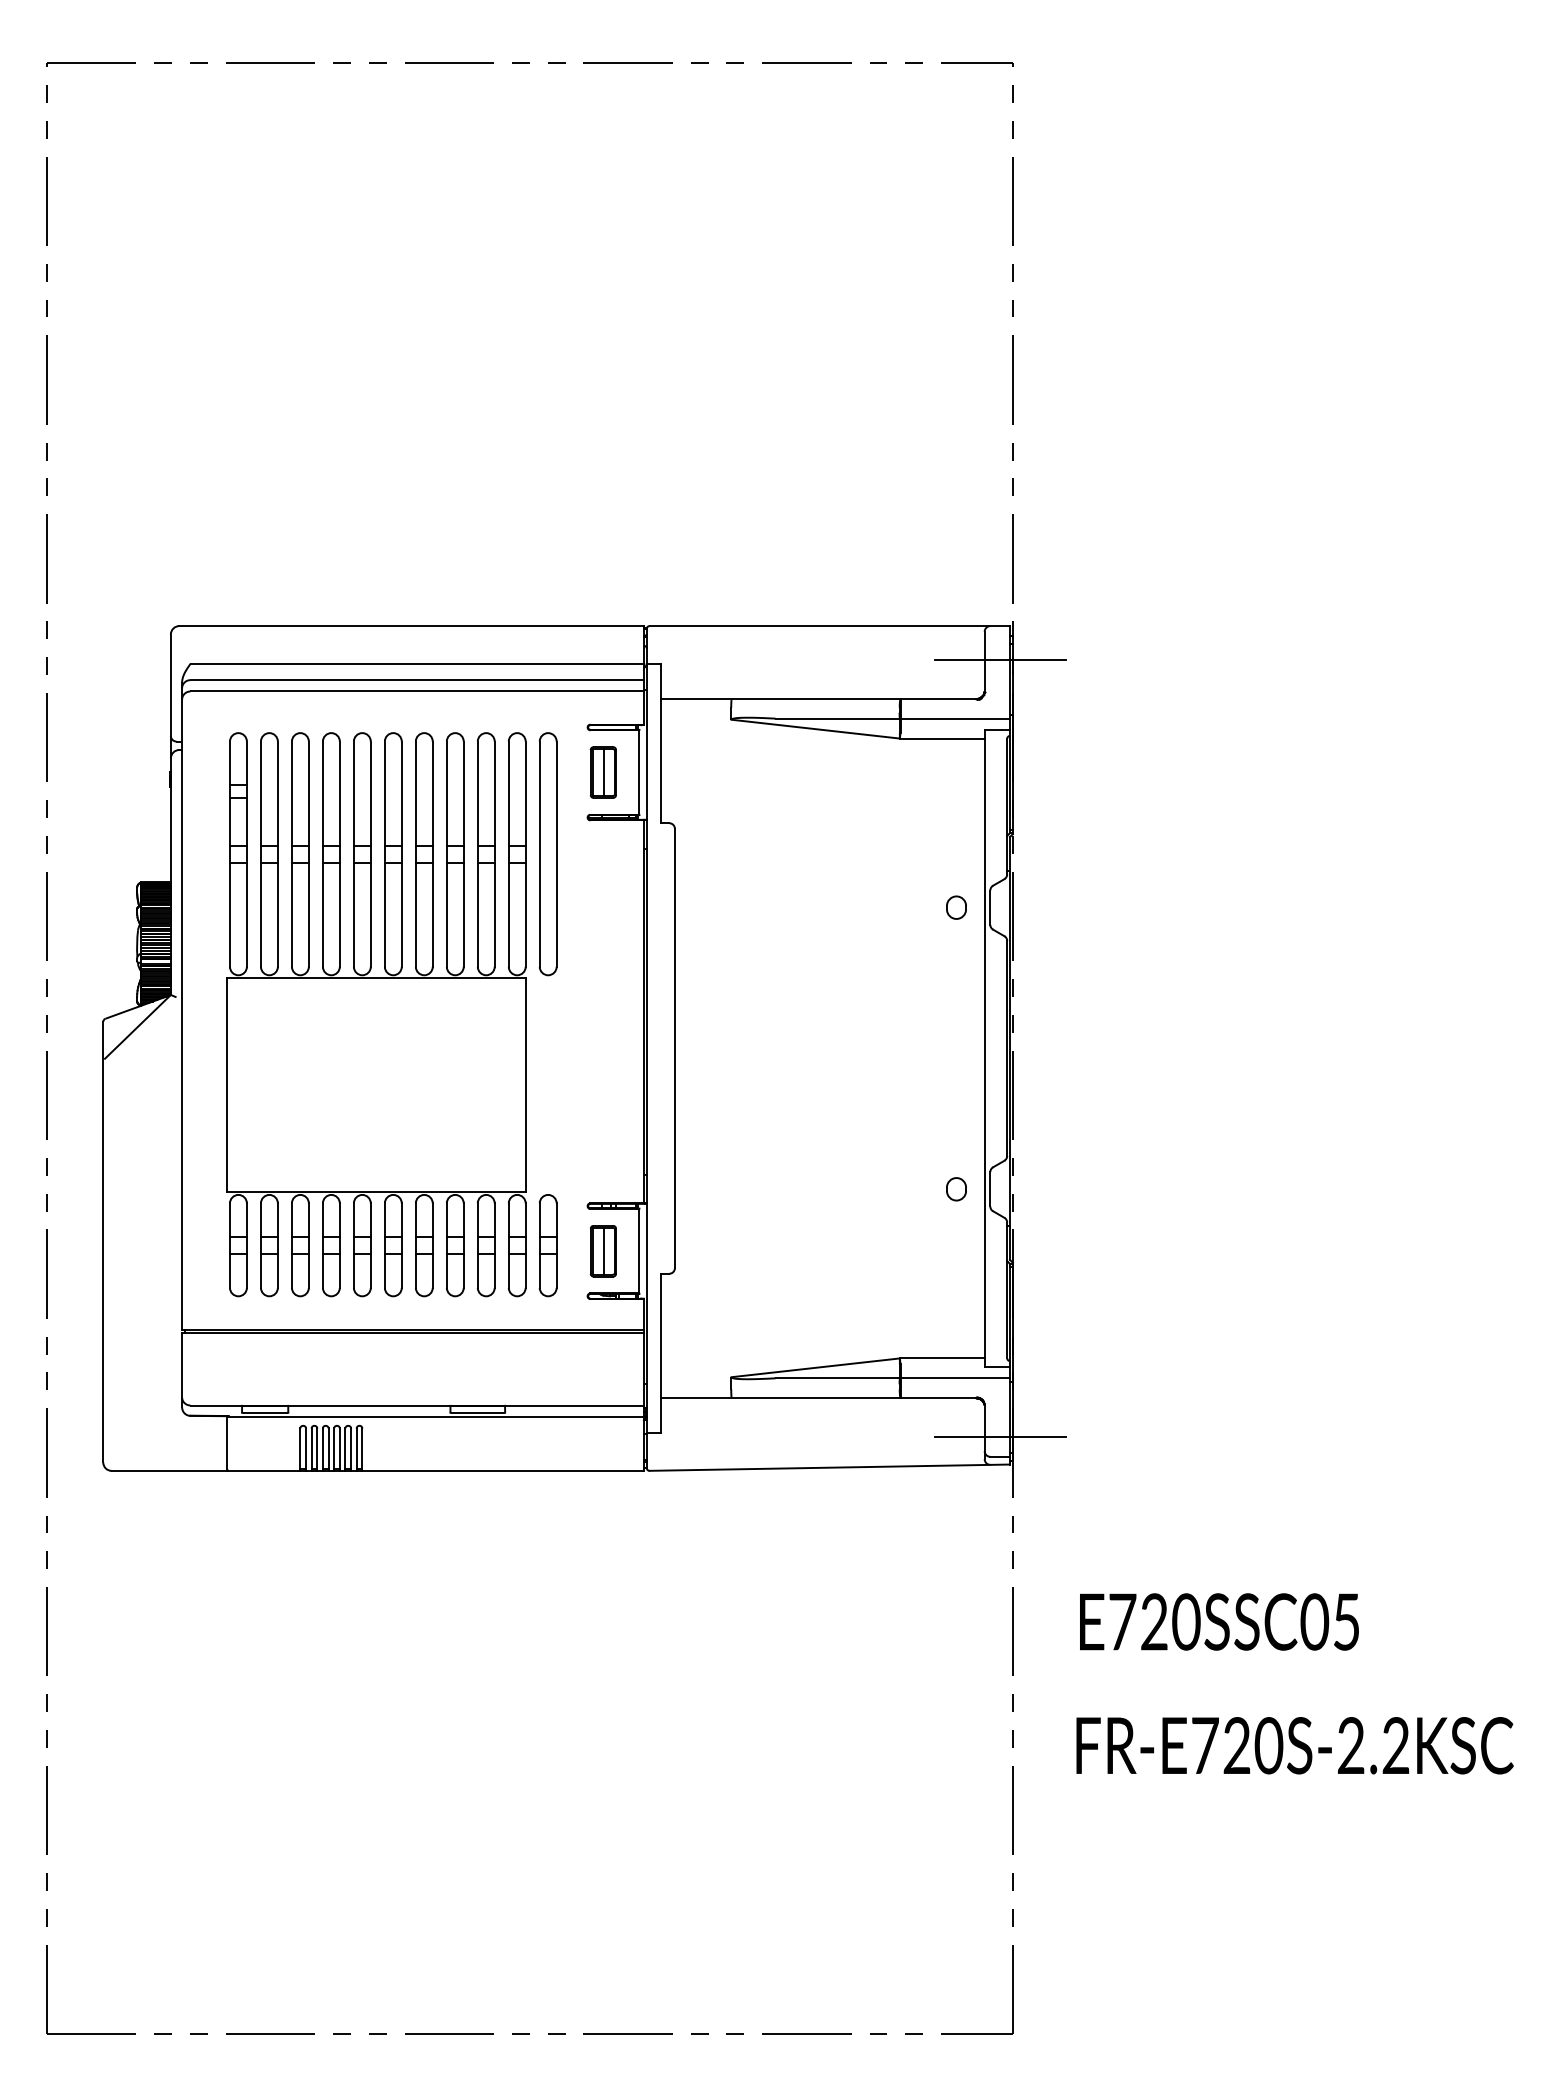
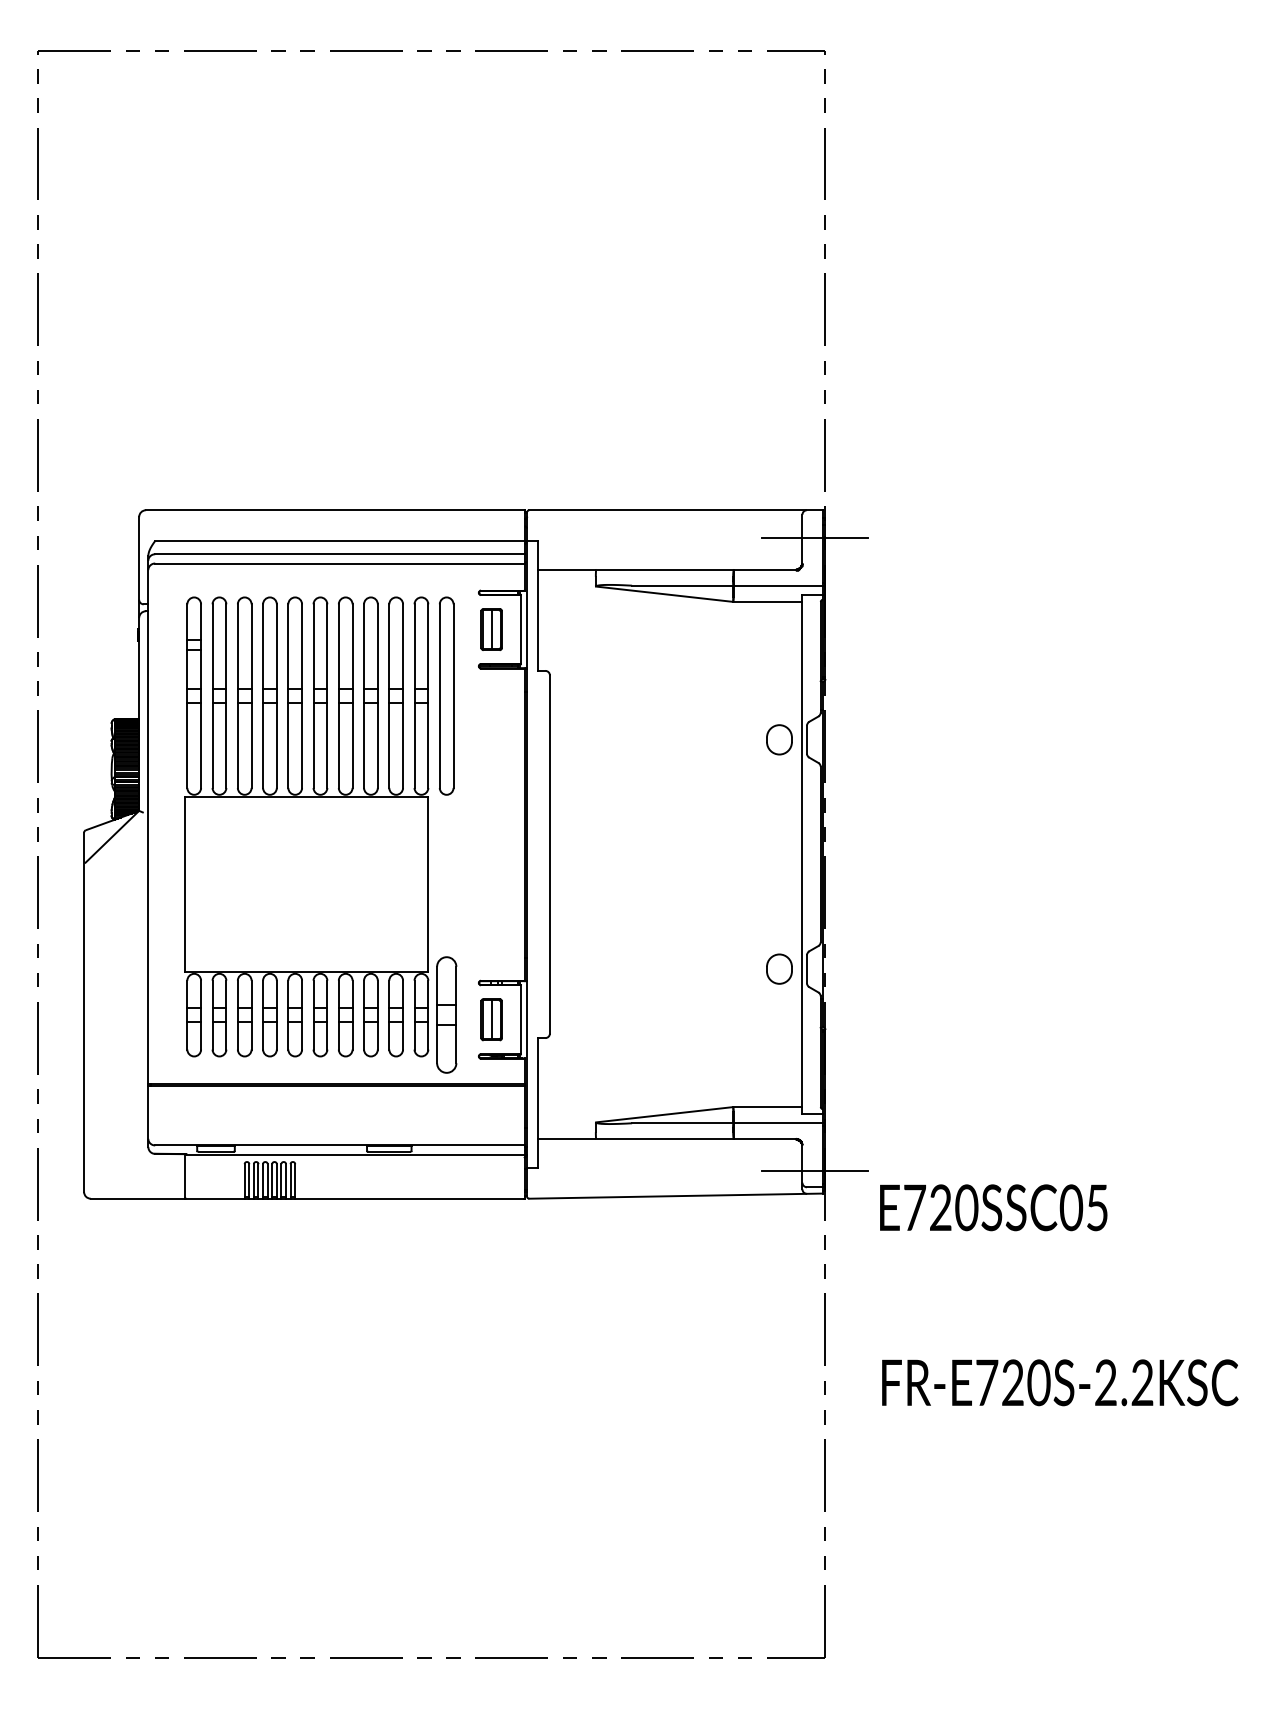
part: (956, 907) -> (779, 739), size x1.6
part: (956, 1189) -> (779, 969), size x1.6
part: (547, 1245) -> (446, 1015), size x1.4
text: (1219, 1621) -> (993, 1207), moved
text: (1294, 1745) -> (1059, 1382), moved

